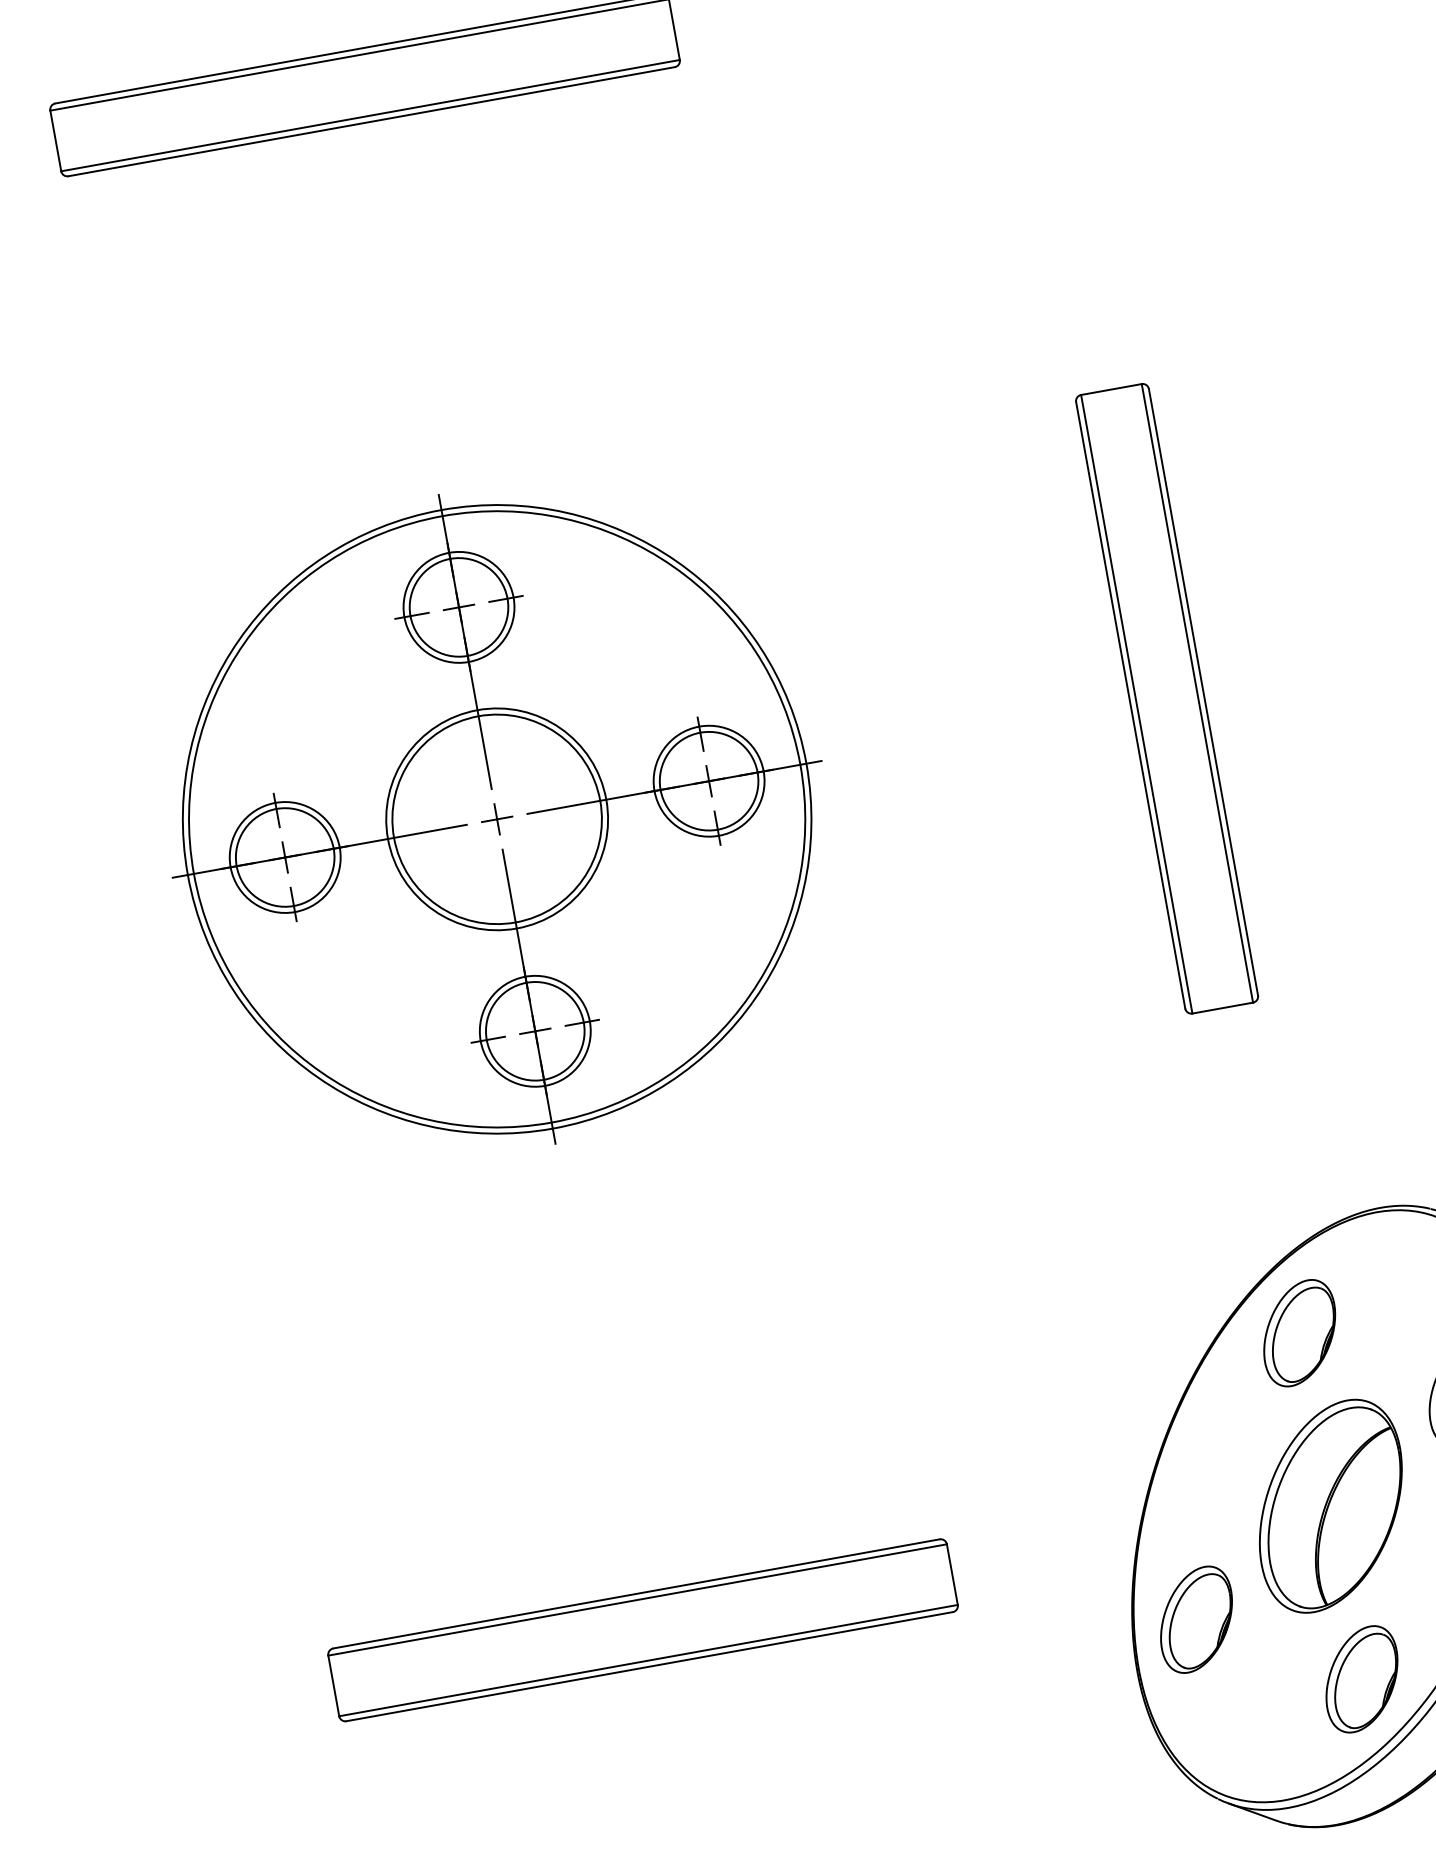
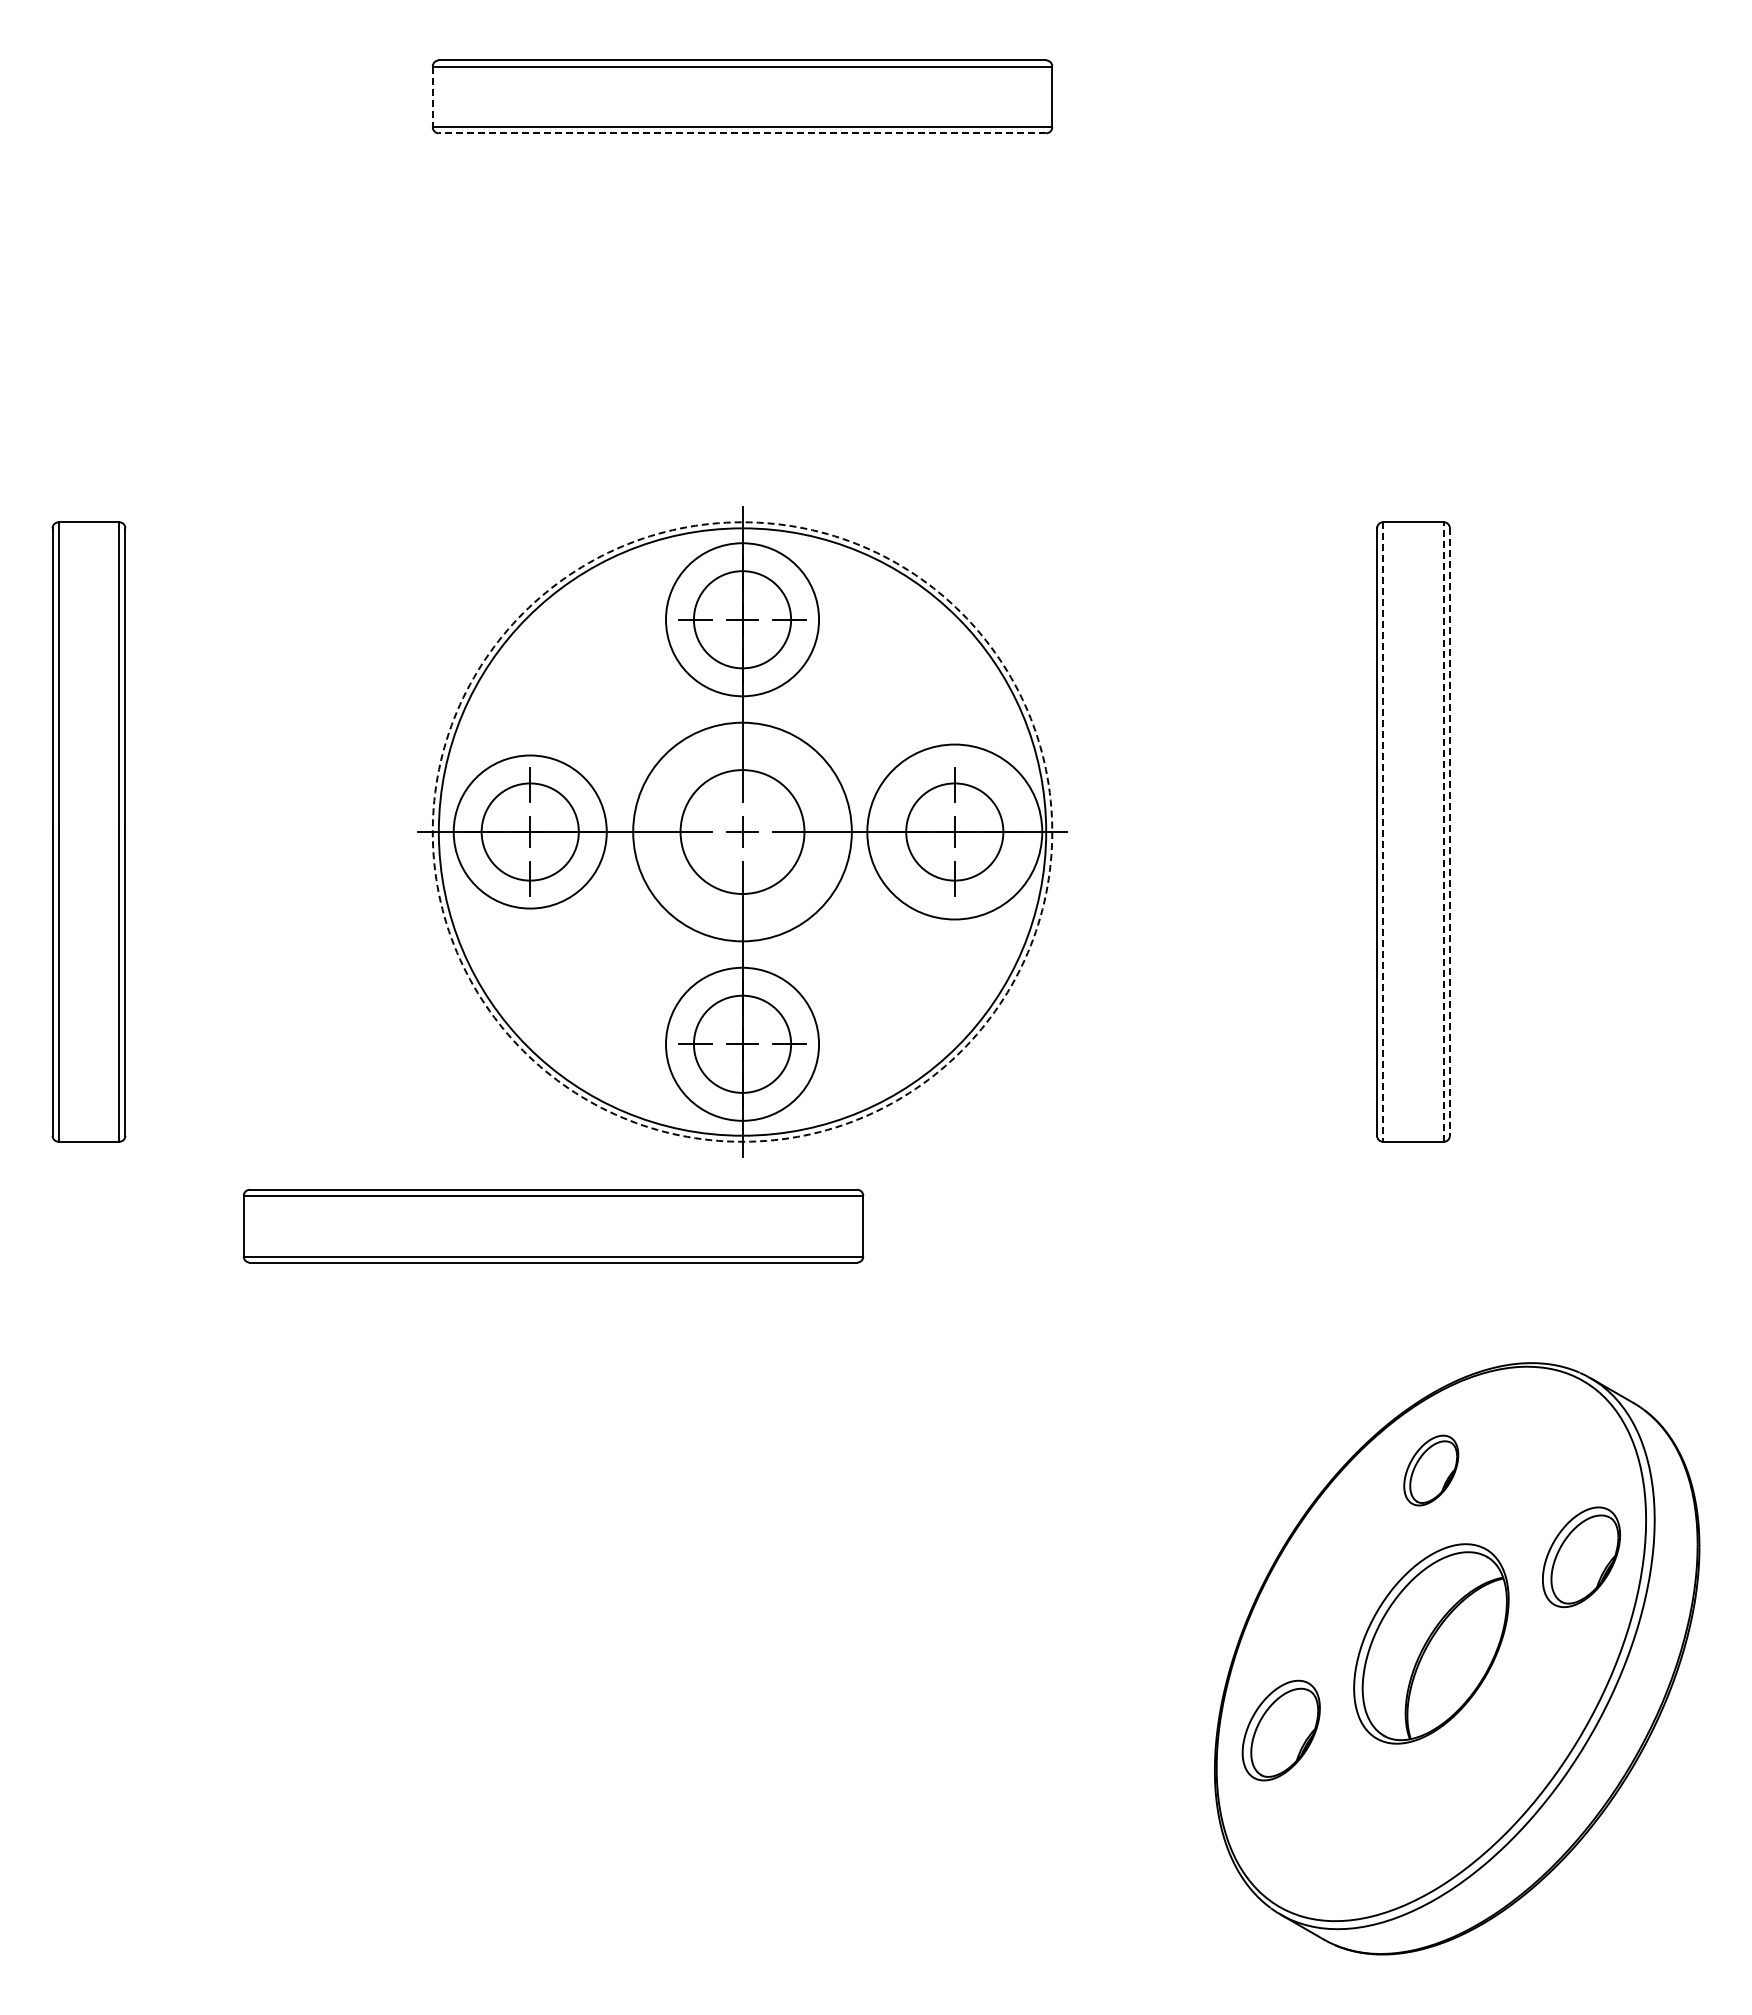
line: (371, 121) -> (742, 133), solid -> dashed
line: (55, 141) -> (432, 97), solid -> dashed
circle: (458, 607) -> (742, 619), size x1.4
line: (1203, 692) -> (1449, 832), solid -> dashed
line: (1197, 693) -> (1443, 832), solid -> dashed
line: (1137, 704) -> (1383, 832), solid -> dashed
circle: (708, 780) -> (954, 831), size x1.6
circle: (497, 818) -> (742, 831), size x0.6
circle: (497, 818) -> (742, 831), solid -> dashed
circle: (284, 857) -> (529, 831), size x1.4
circle: (535, 1030) -> (742, 1043), size x1.4
part: (1298, 1333) -> (1430, 1470), size x0.7
part: (642, 1629) -> (553, 1225), moved
part: (1361, 1679) -> (1430, 1817), removed

